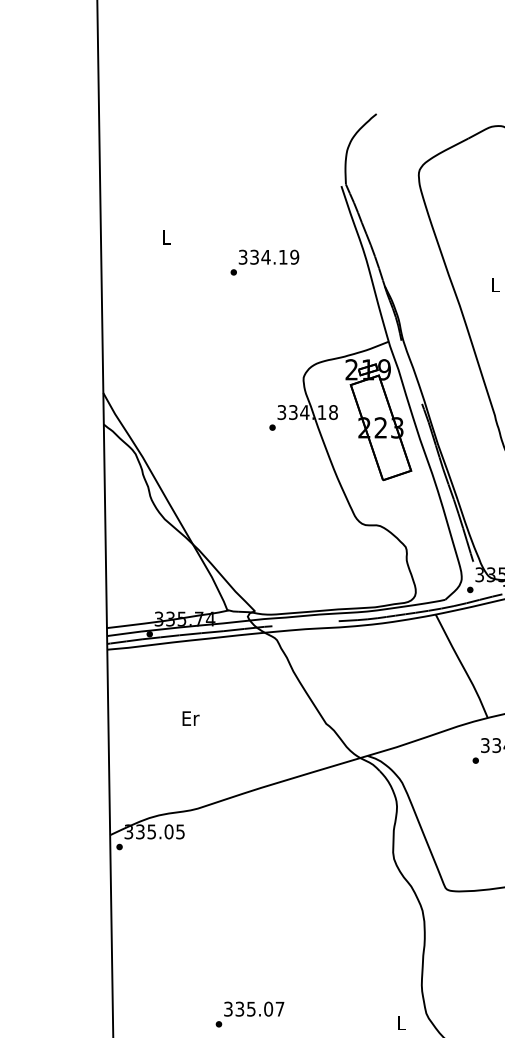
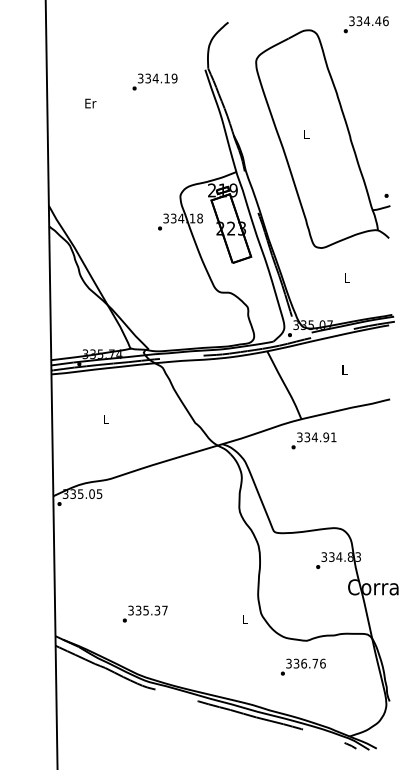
text: (166, 237) -> (90, 103), L -> Er
text: (264, 261) -> (154, 81), moved
text: (191, 718) -> (106, 419), Er -> L
text: (268, 1009) -> (157, 610), 335.07 -> 335.37

